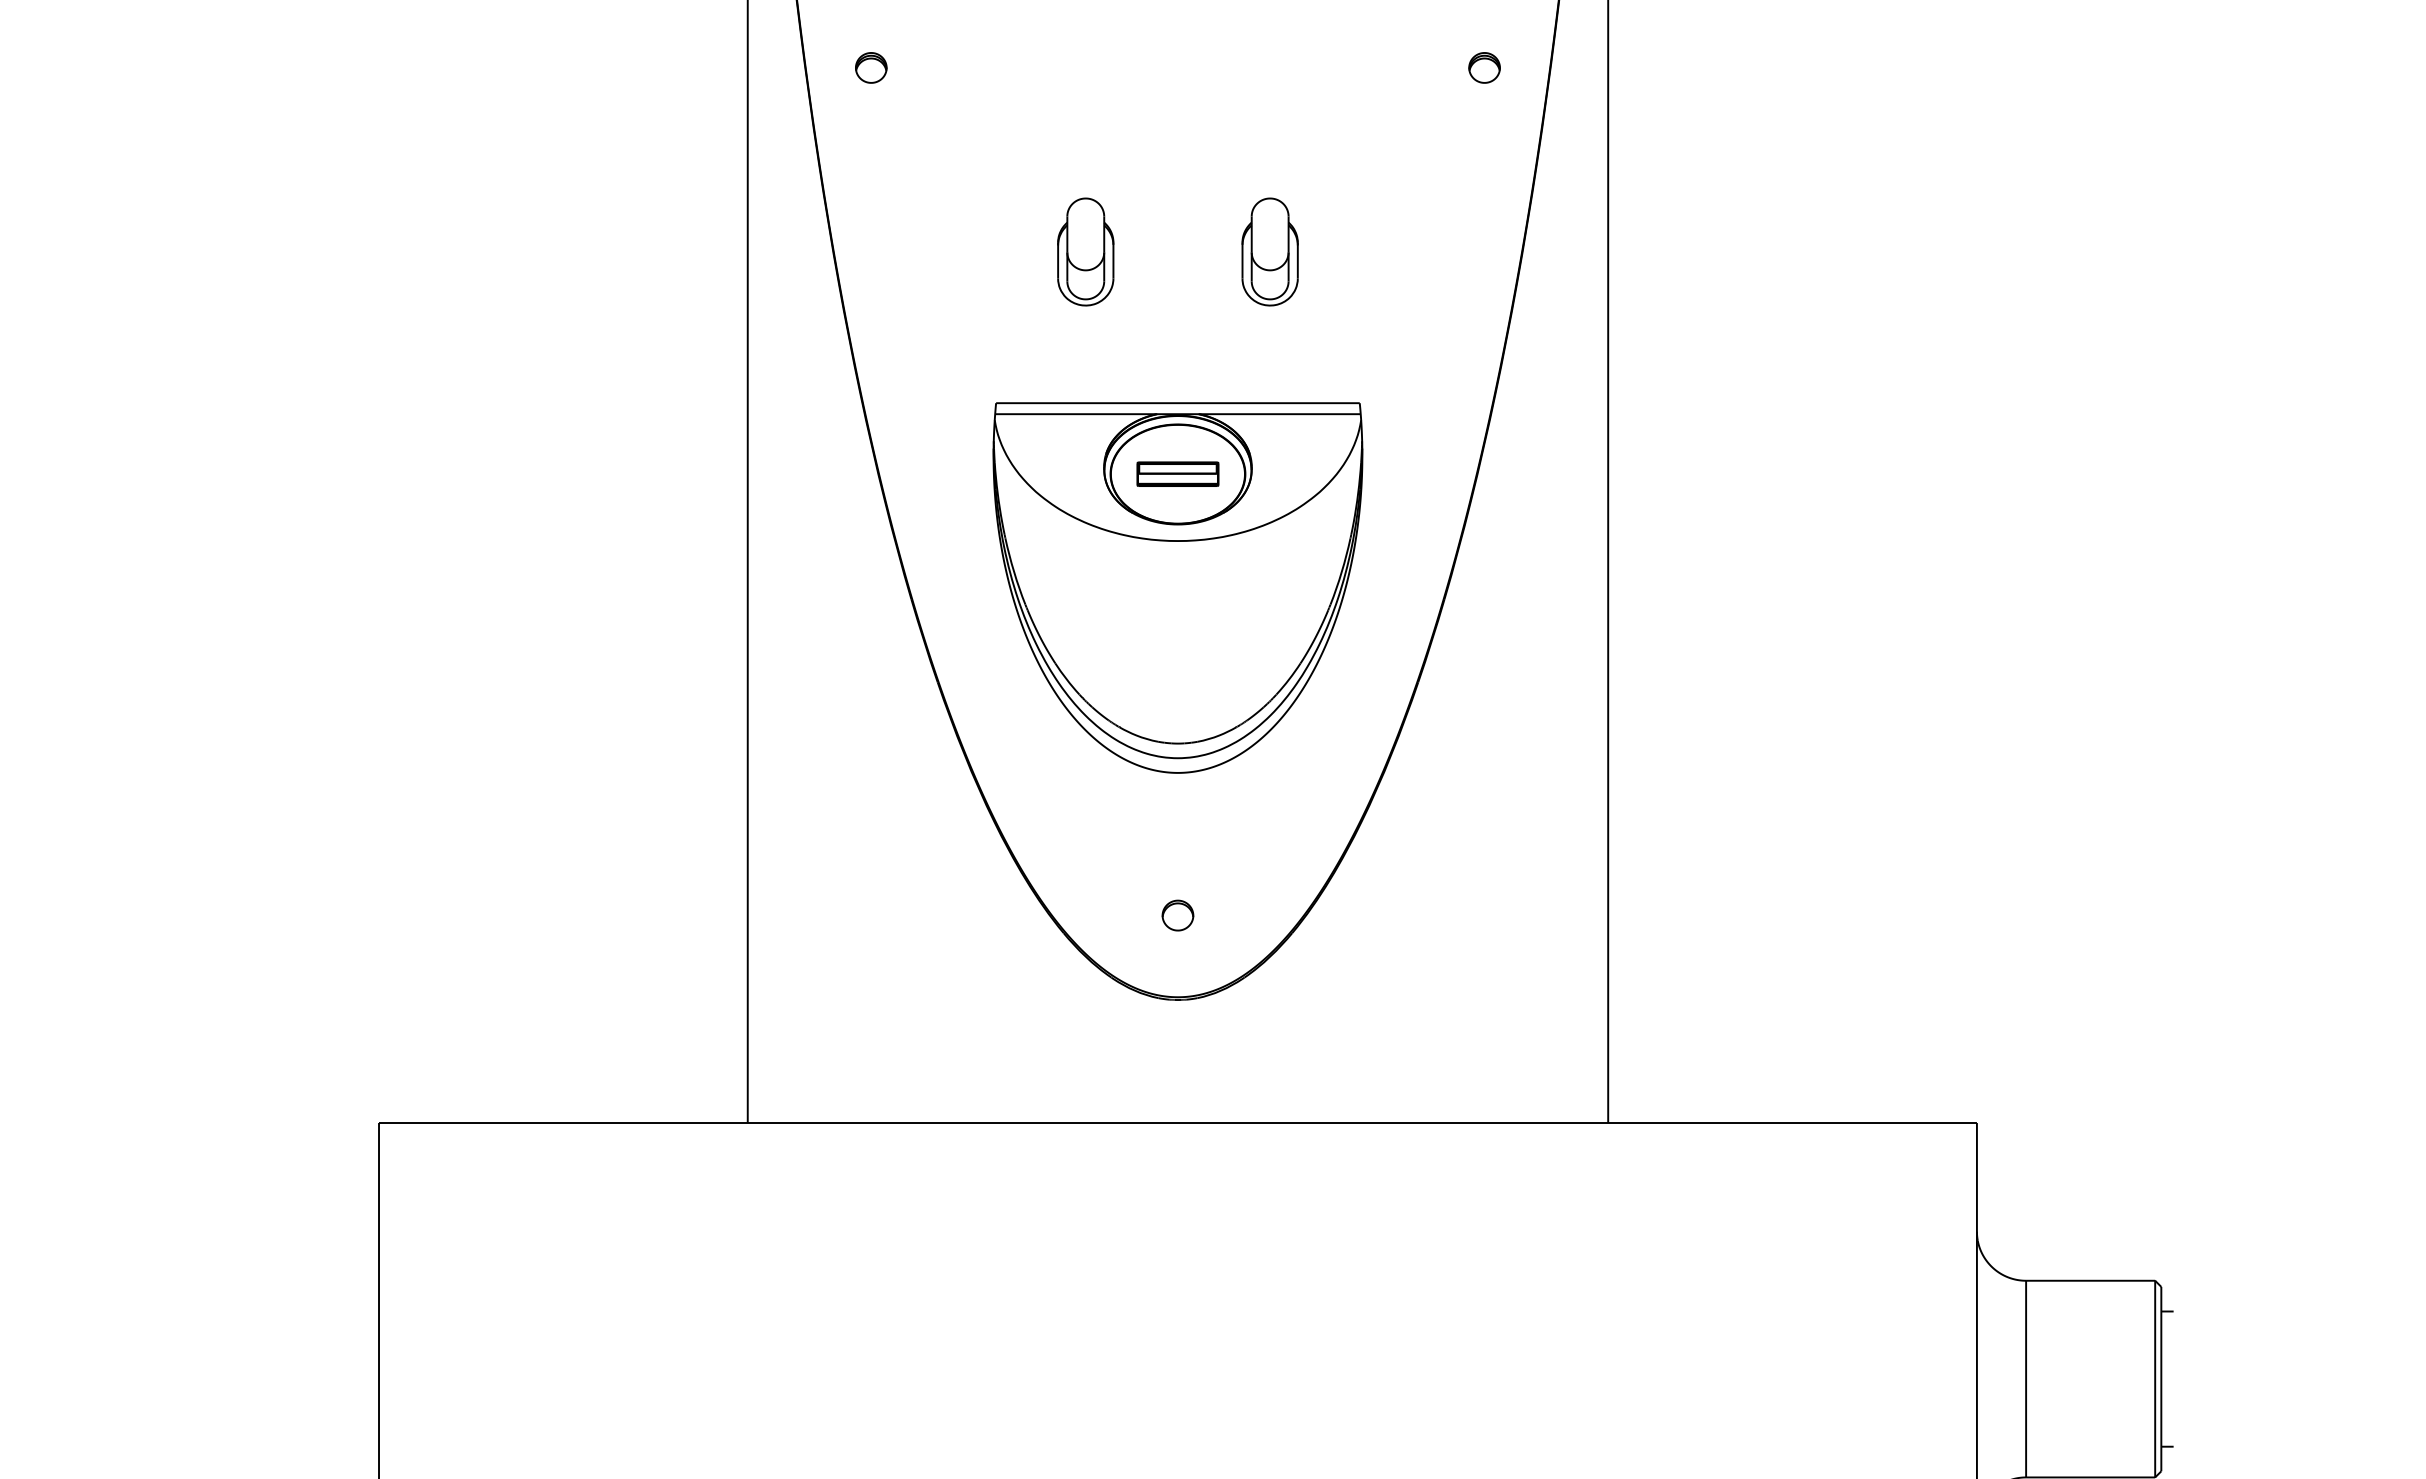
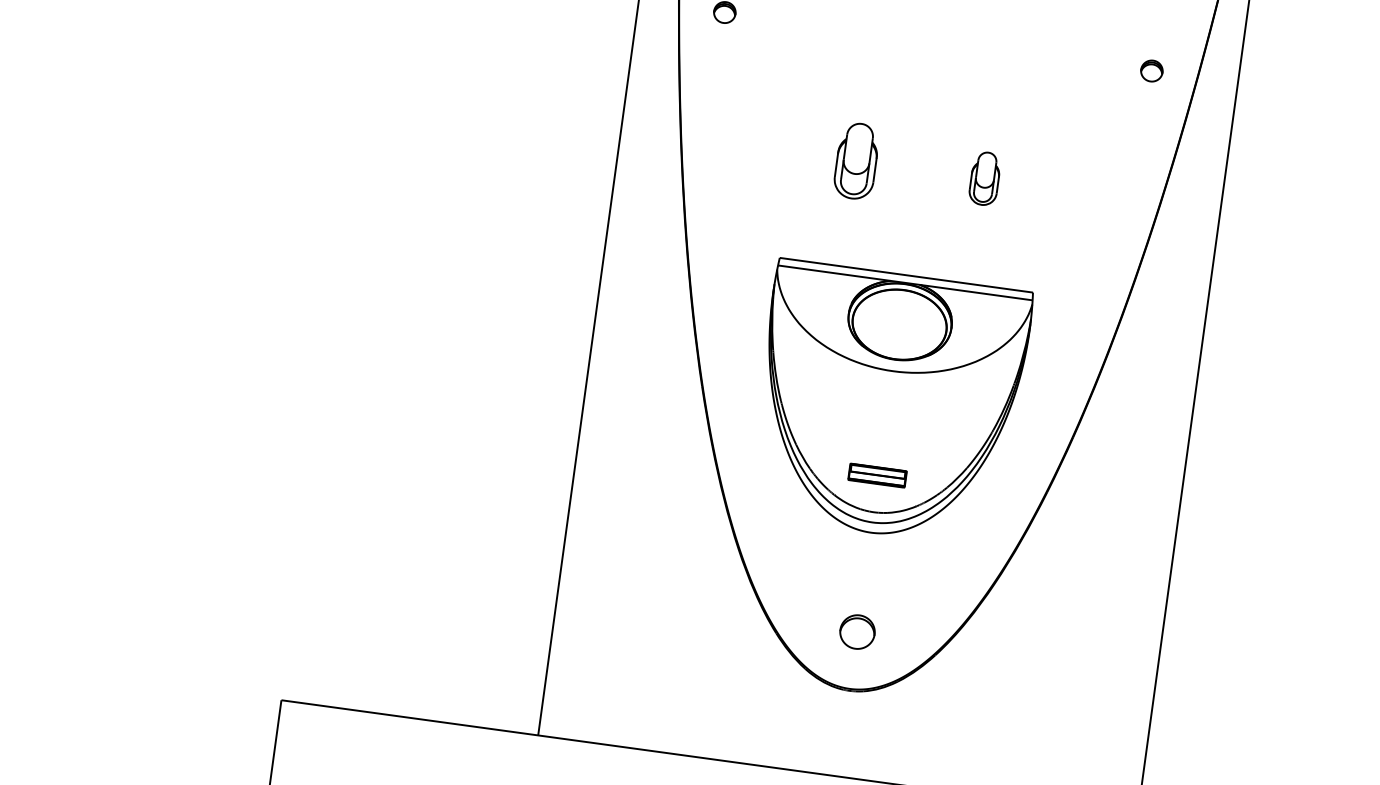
part: (1269, 251) -> (984, 178), size x0.7
part: (1177, 473) -> (877, 475), moved
part: (1177, 915) -> (857, 631), size x1.6

